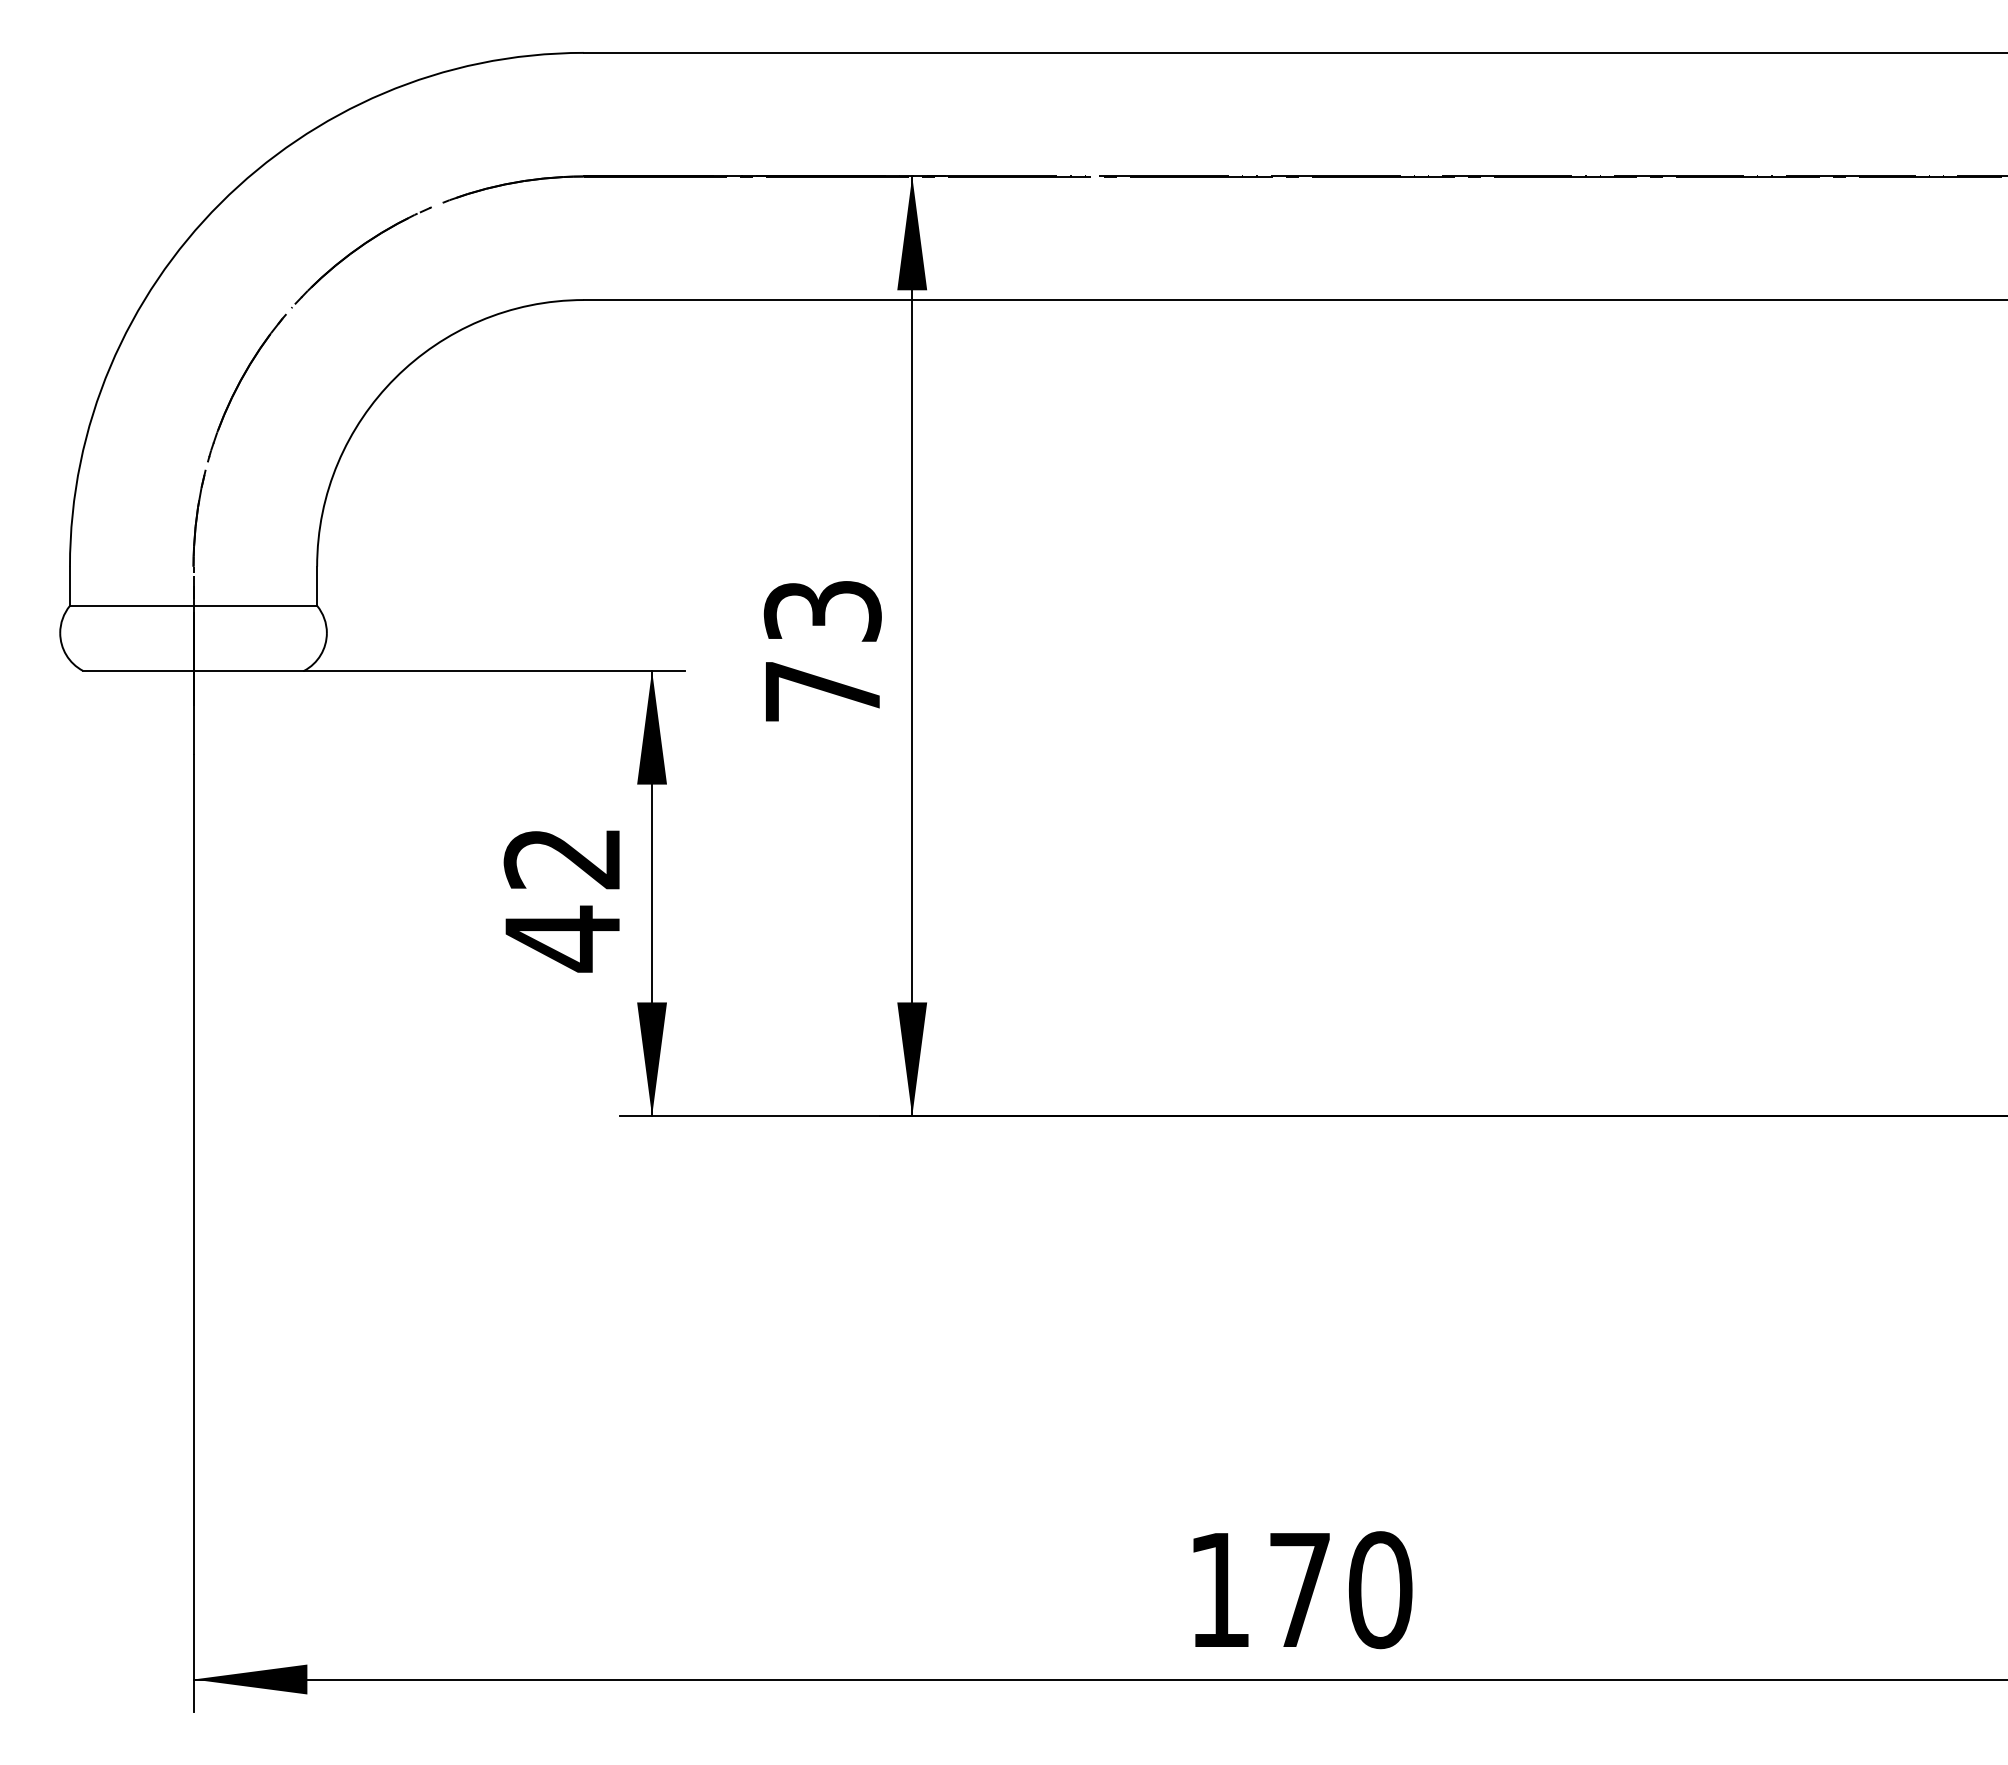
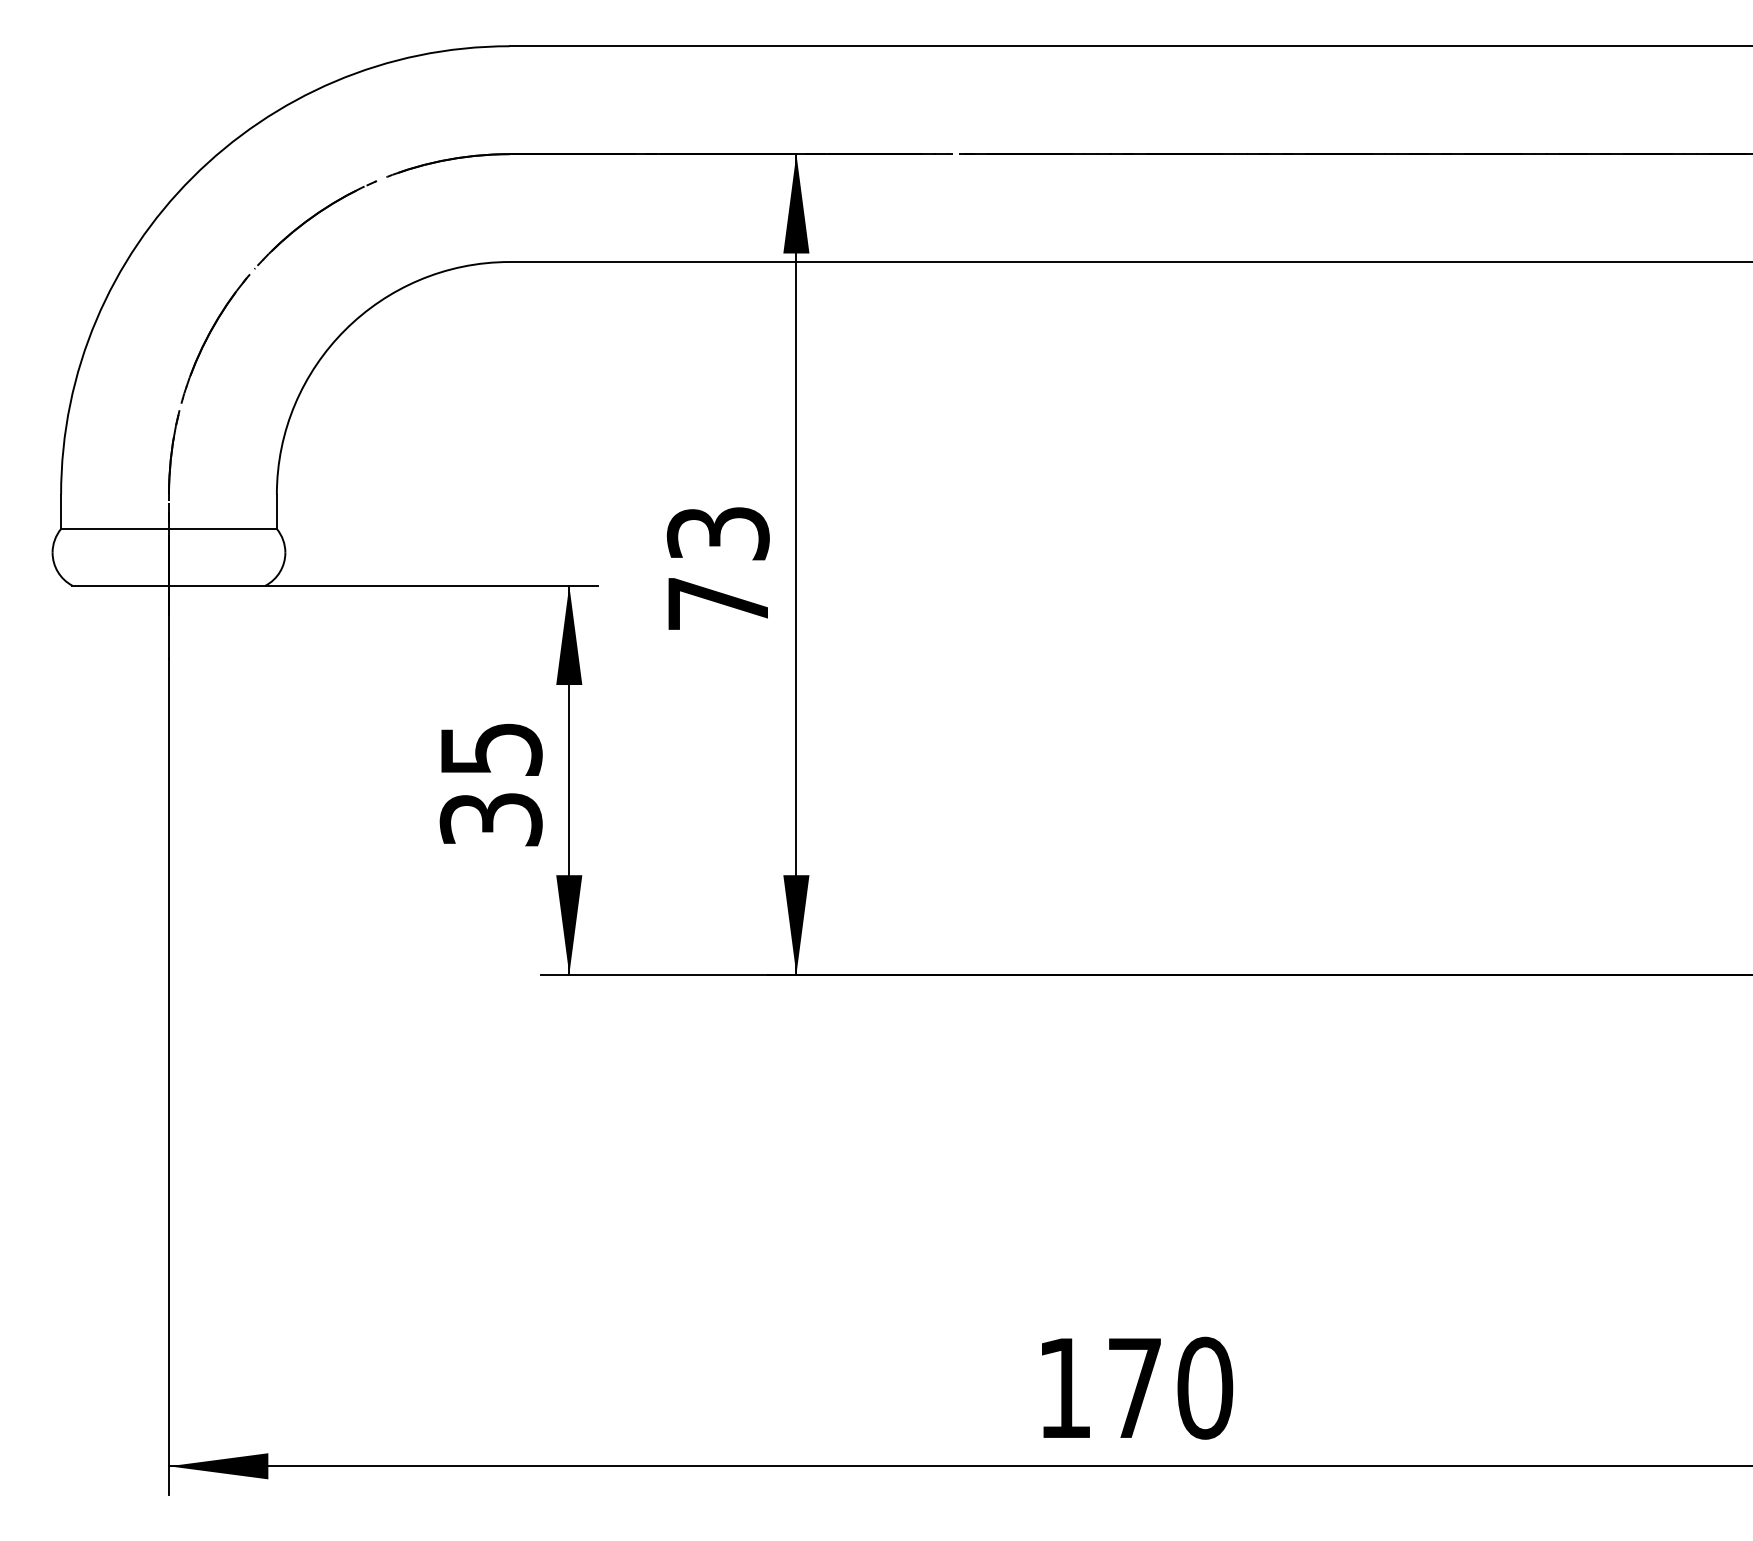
text: (562, 900) -> (491, 786), 42 -> 35

